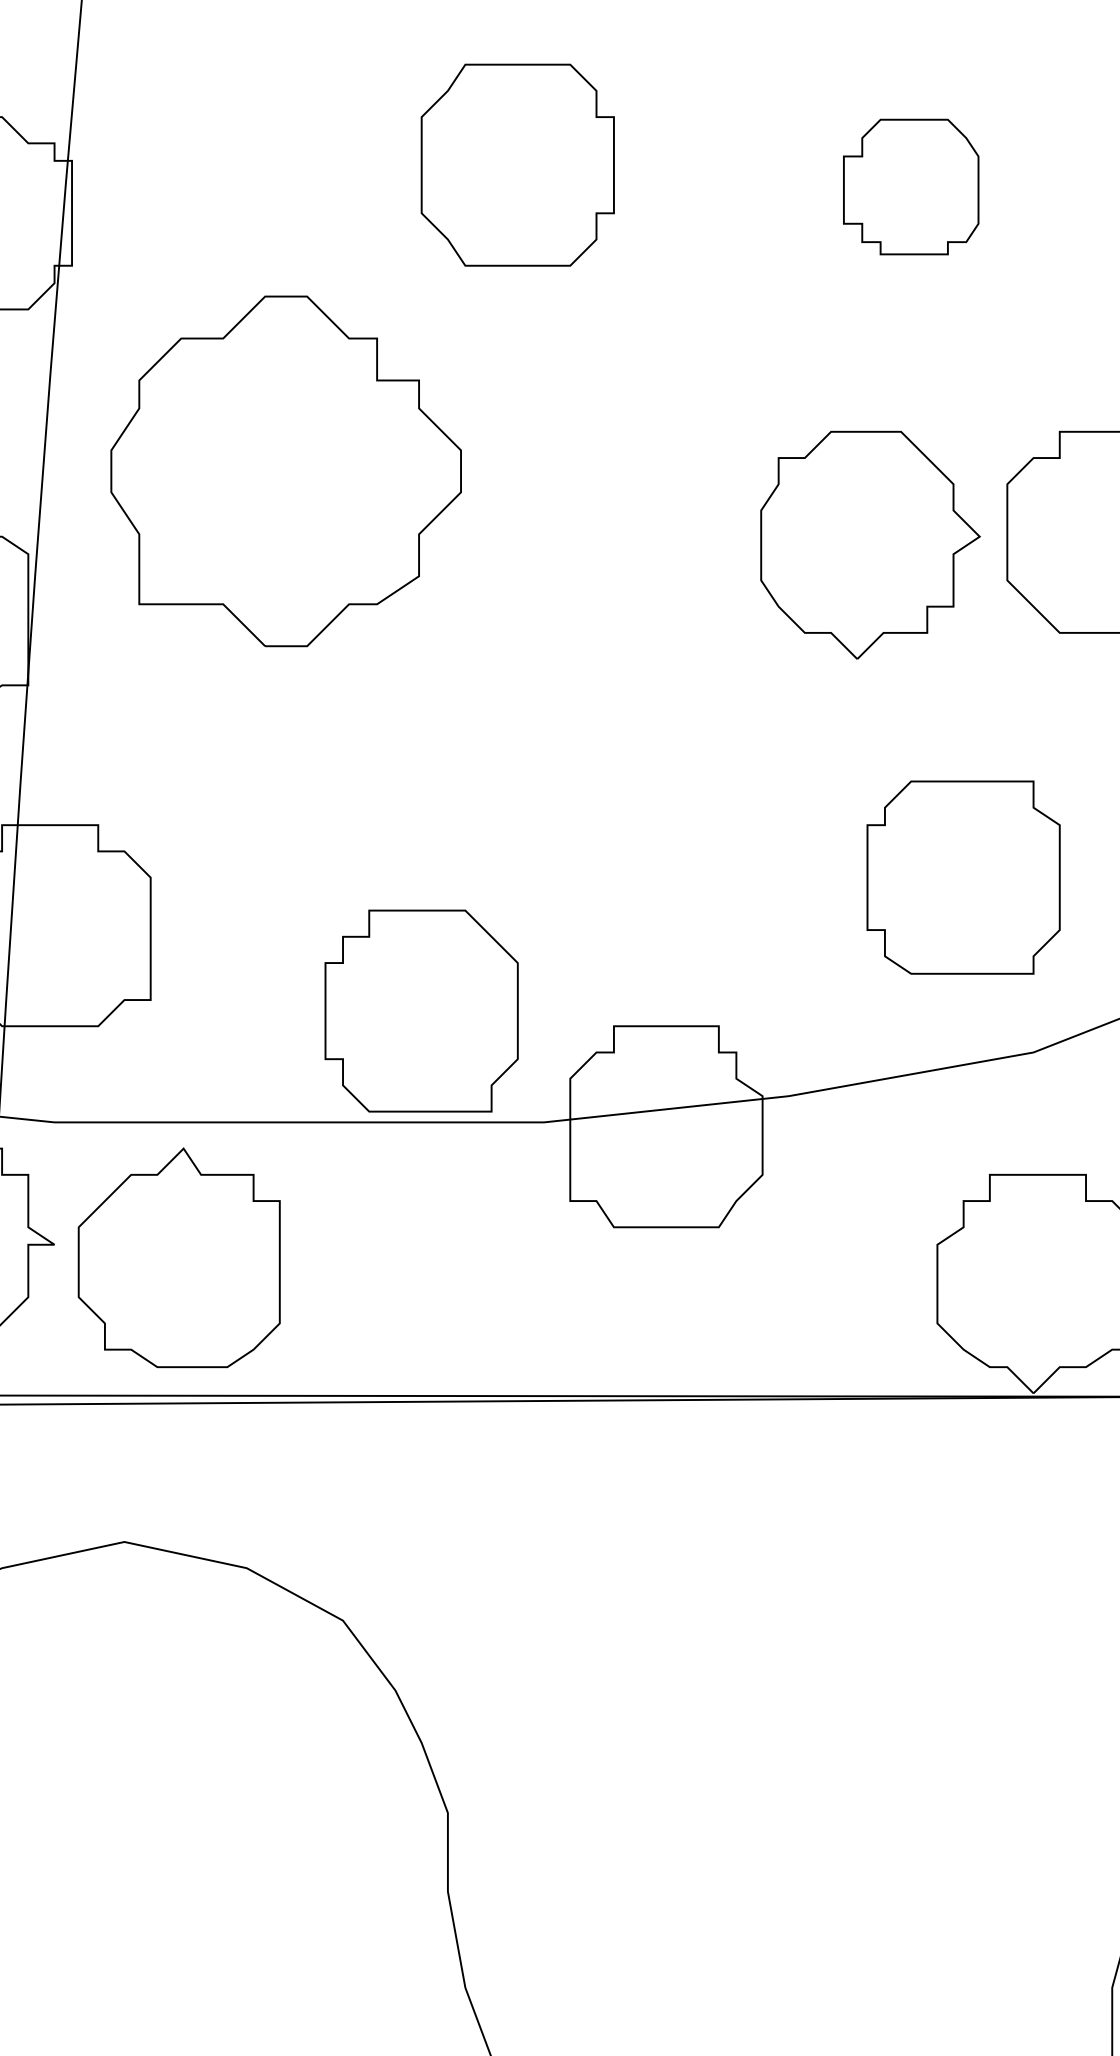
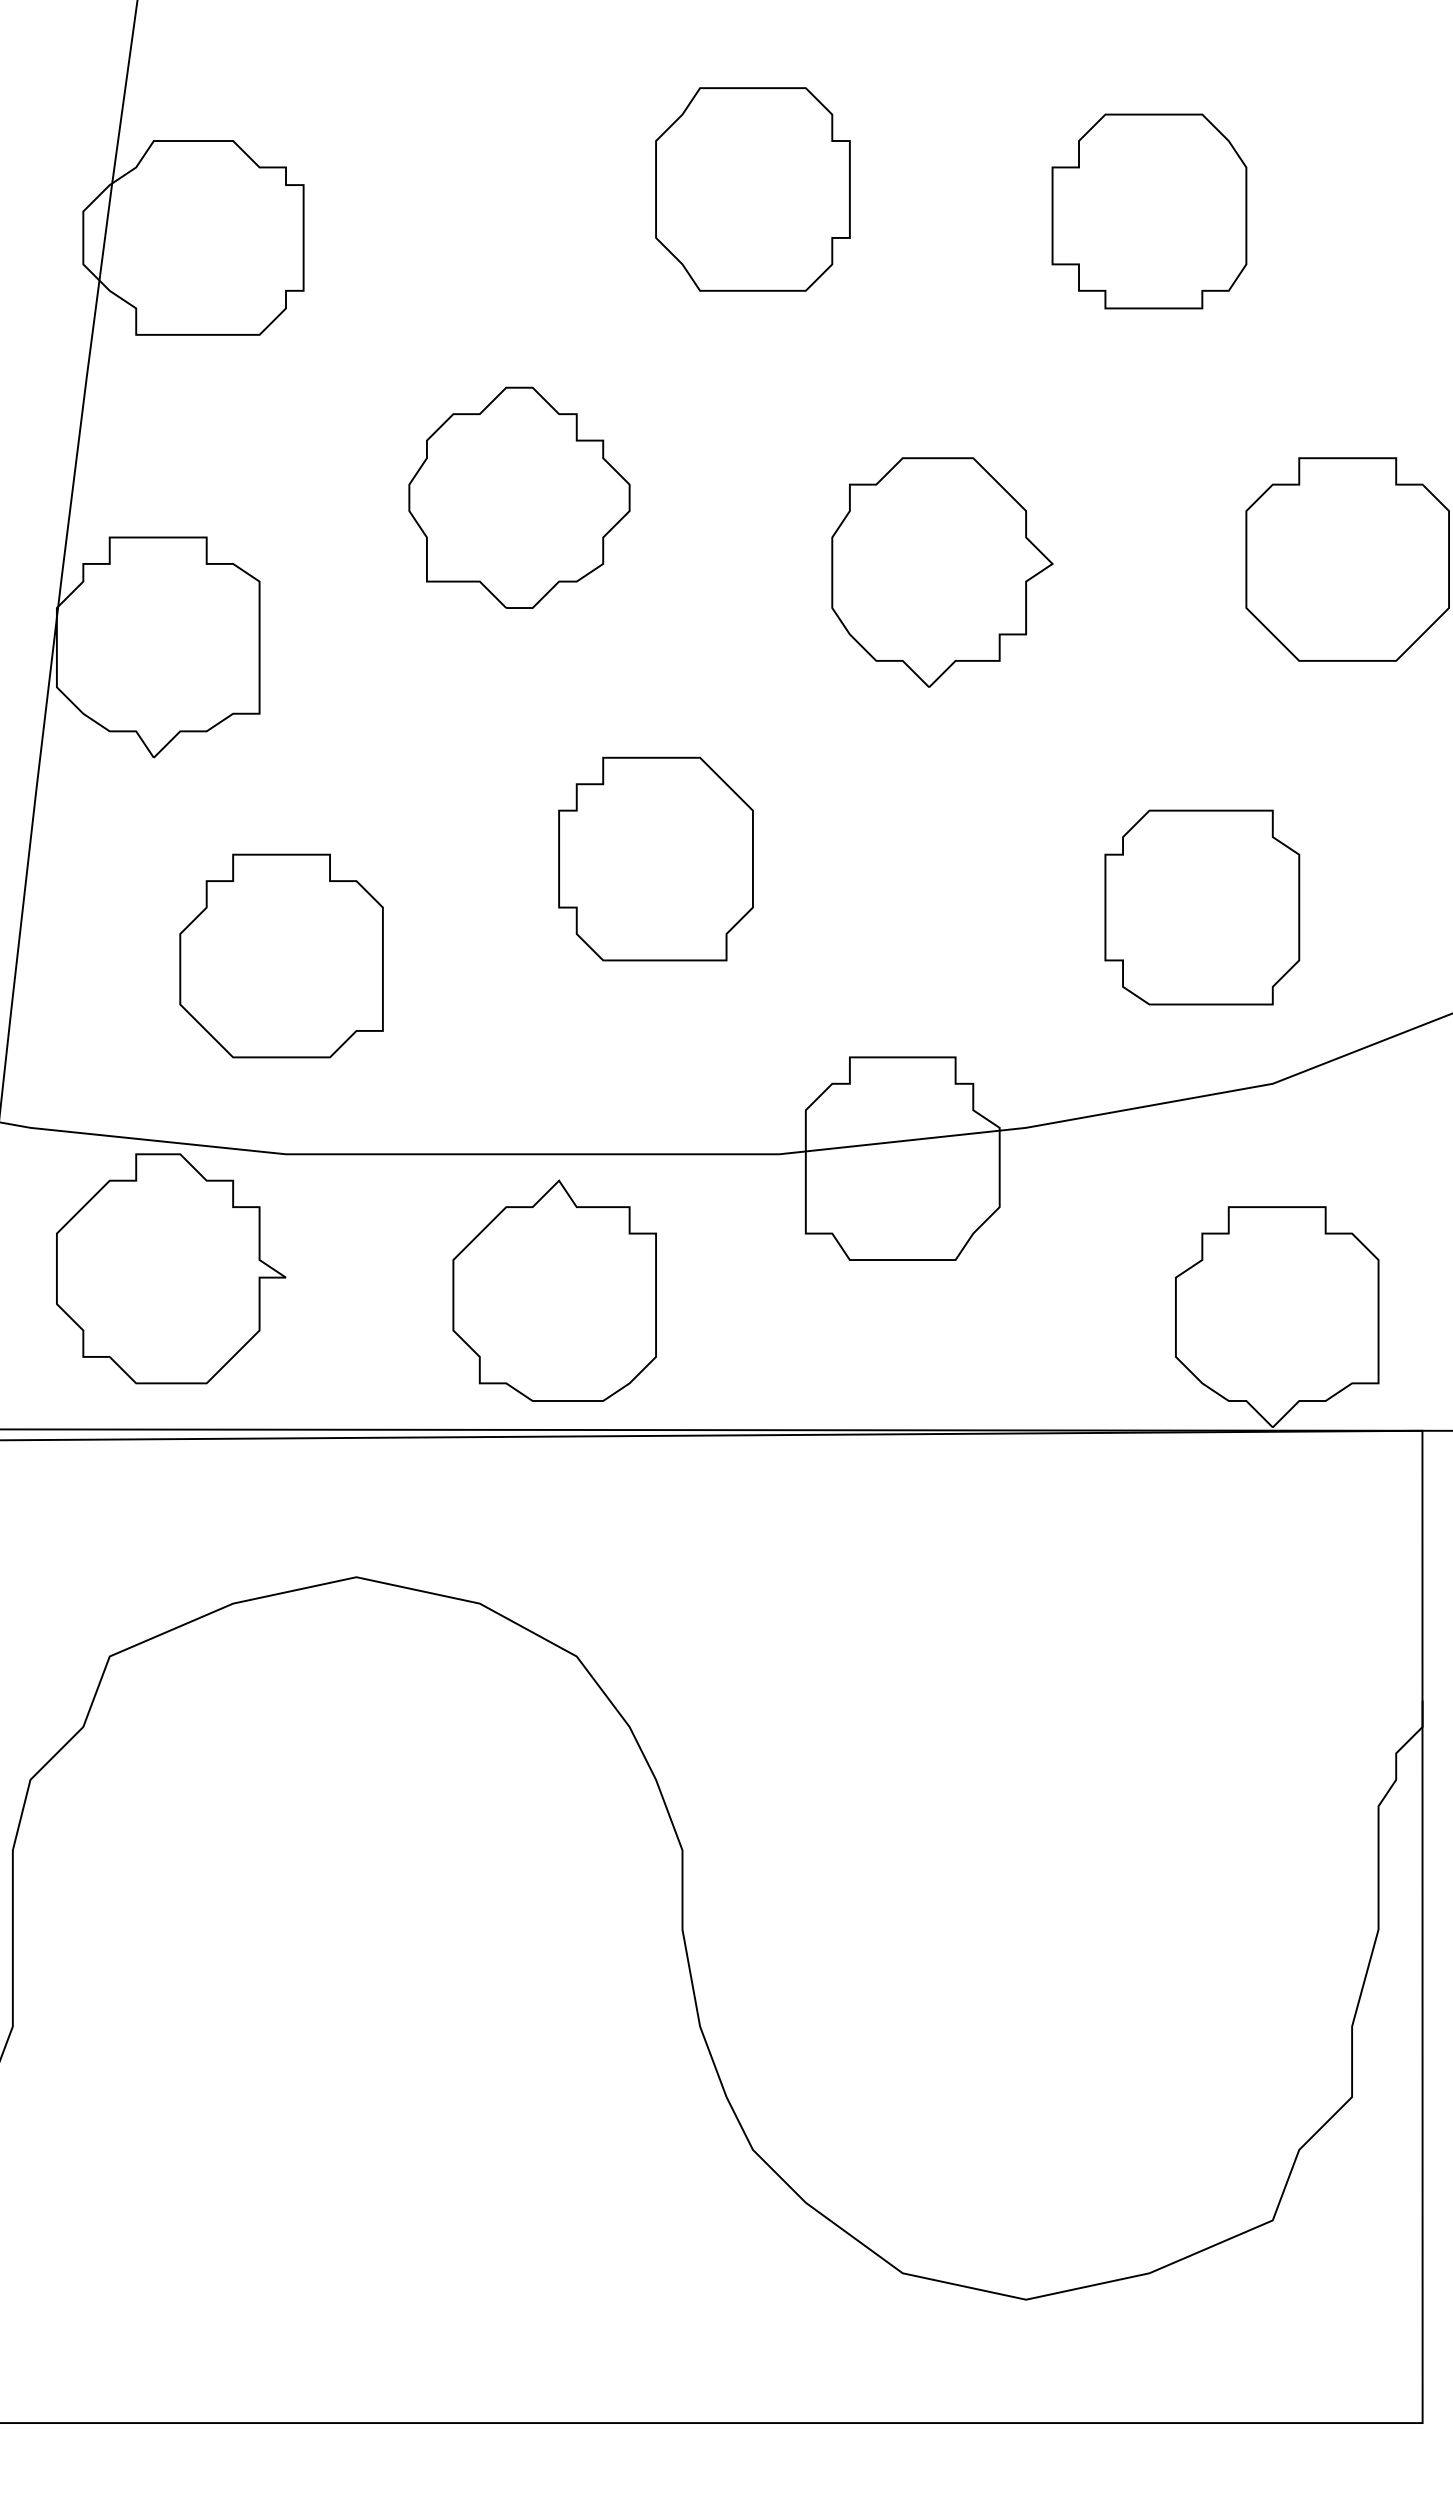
part: (911, 187) -> (1149, 211), size x1.43
part: (286, 470) -> (519, 497), size x0.62
part: (870, 545) -> (942, 572), moved
part: (421, 1010) -> (655, 858), moved
part: (179, 1257) -> (554, 1290), moved

